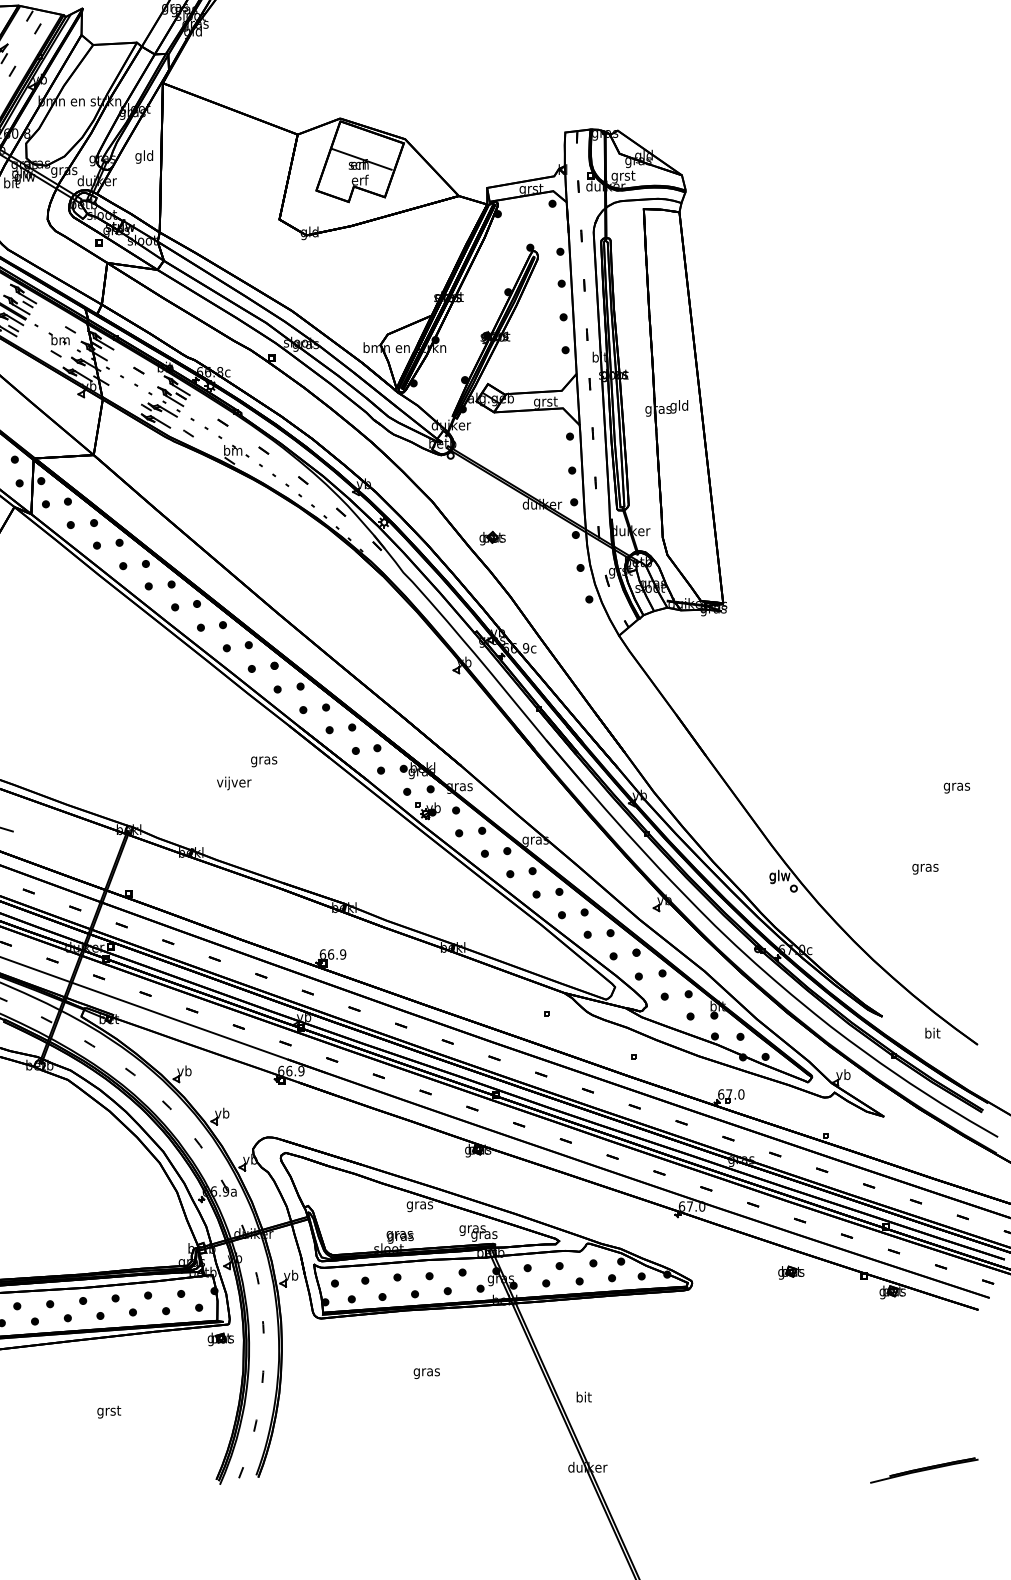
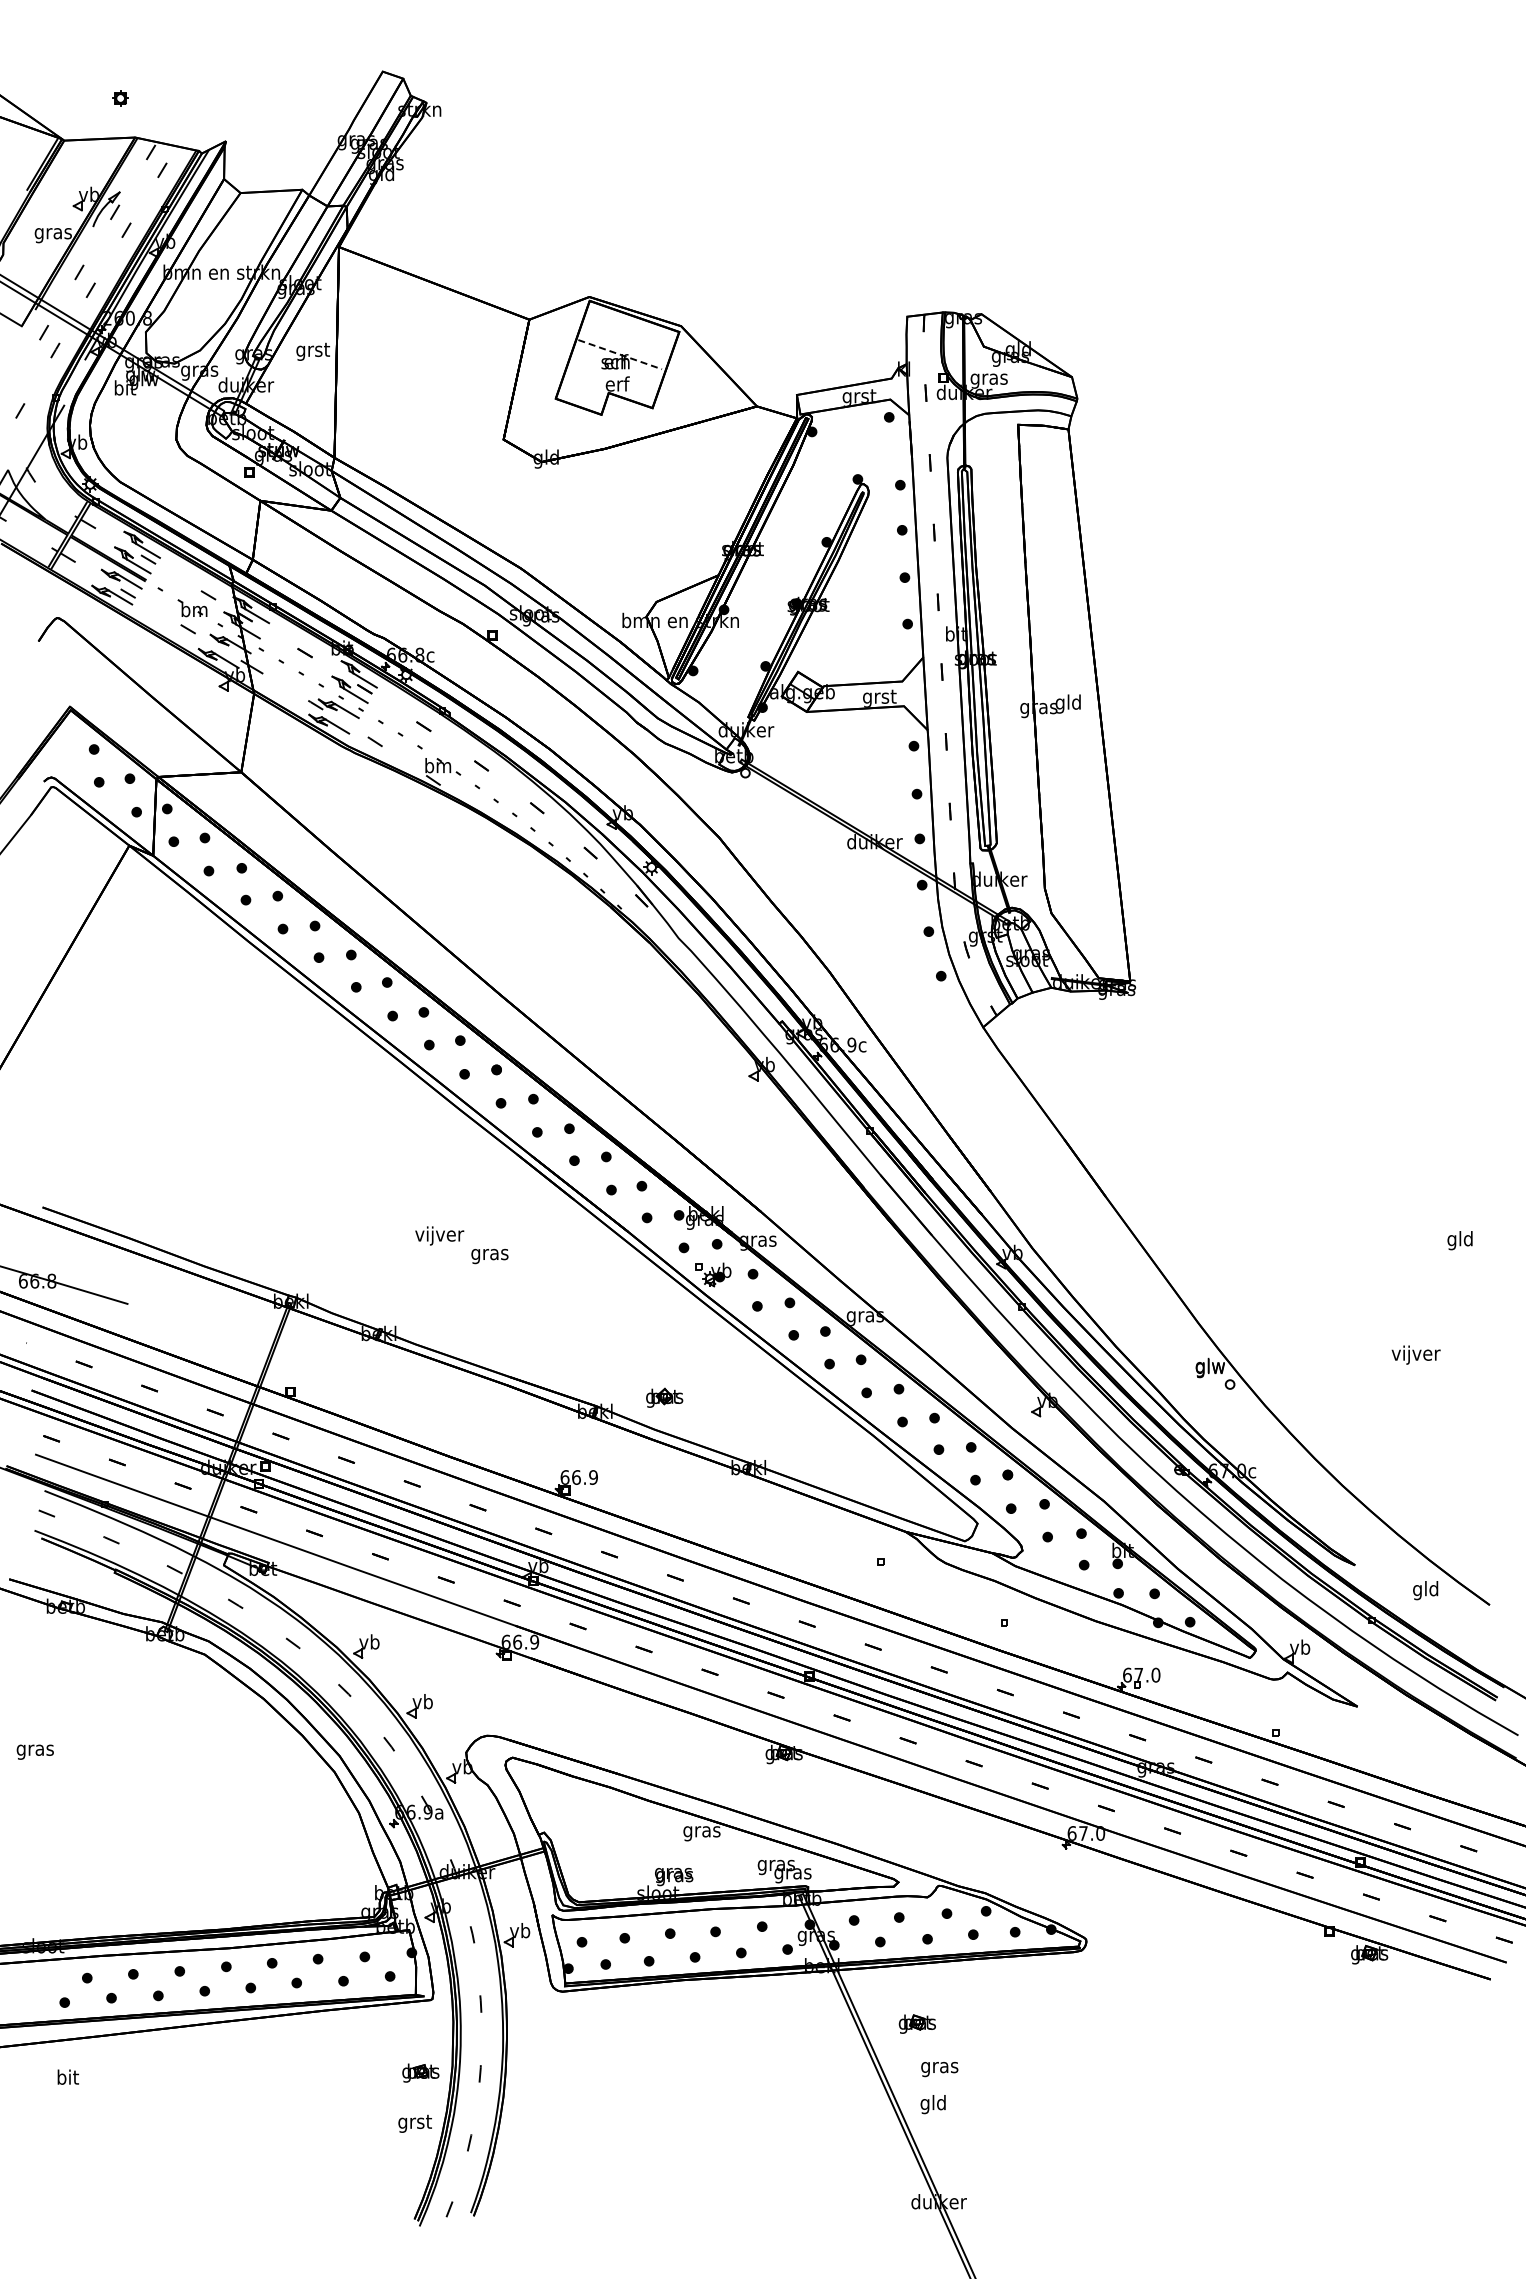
text: (144, 156) -> (313, 350), gld -> grst
line: (362, 159) -> (620, 354), solid -> dashed
text: (622, 176) -> (988, 379), grst -> gras
part: (492, 538) -> (664, 1397), moved
text: (263, 761) -> (489, 1256), moved
text: (956, 786) -> (1459, 1240), gras -> gld
text: (925, 867) -> (1415, 1354), gras -> vijver
text: (932, 1034) -> (1425, 1590), bit -> gld
part: (790, 1272) -> (916, 2023), moved
part: (220, 1338) -> (420, 2072), moved
text: (426, 1373) -> (939, 2069), moved
text: (583, 1398) -> (932, 2104), bit -> gld
text: (108, 1411) -> (414, 2123), moved
part: (923, 1470) -> (1413, 2206), removed

